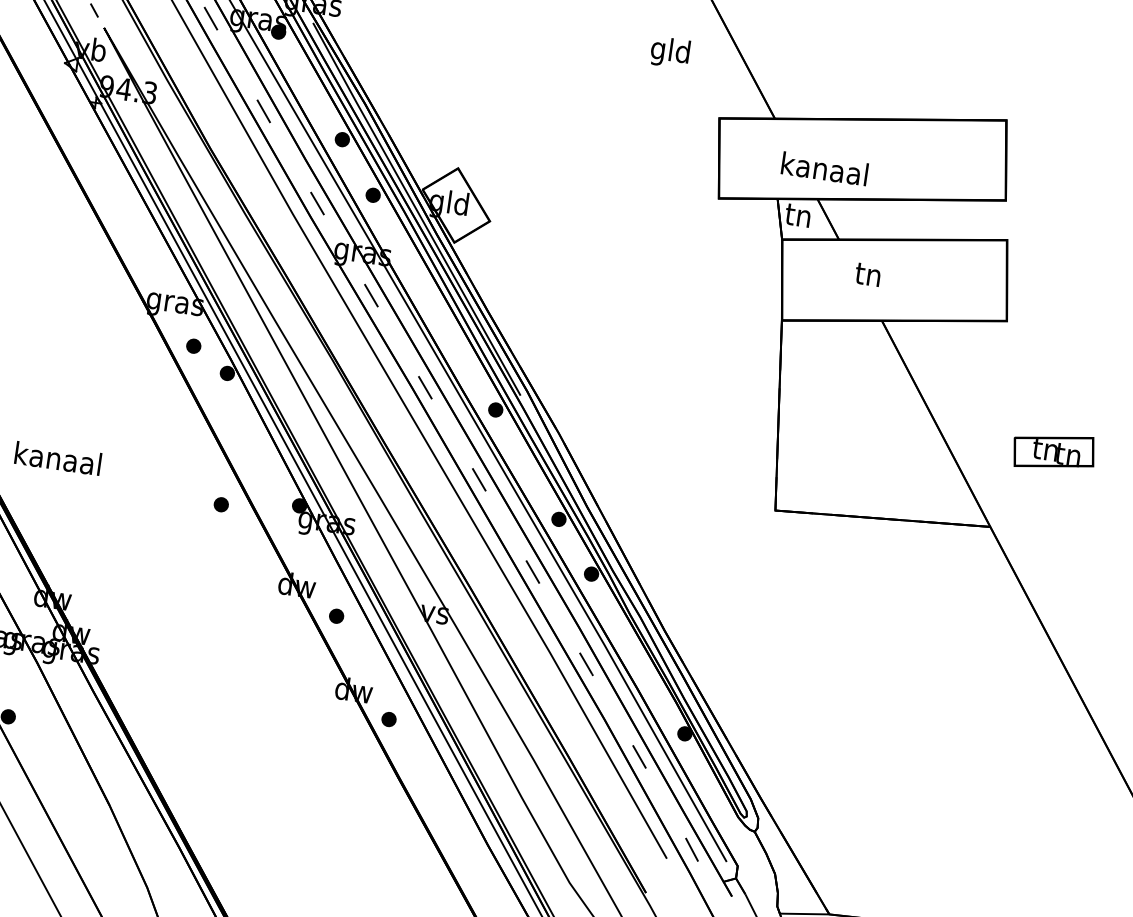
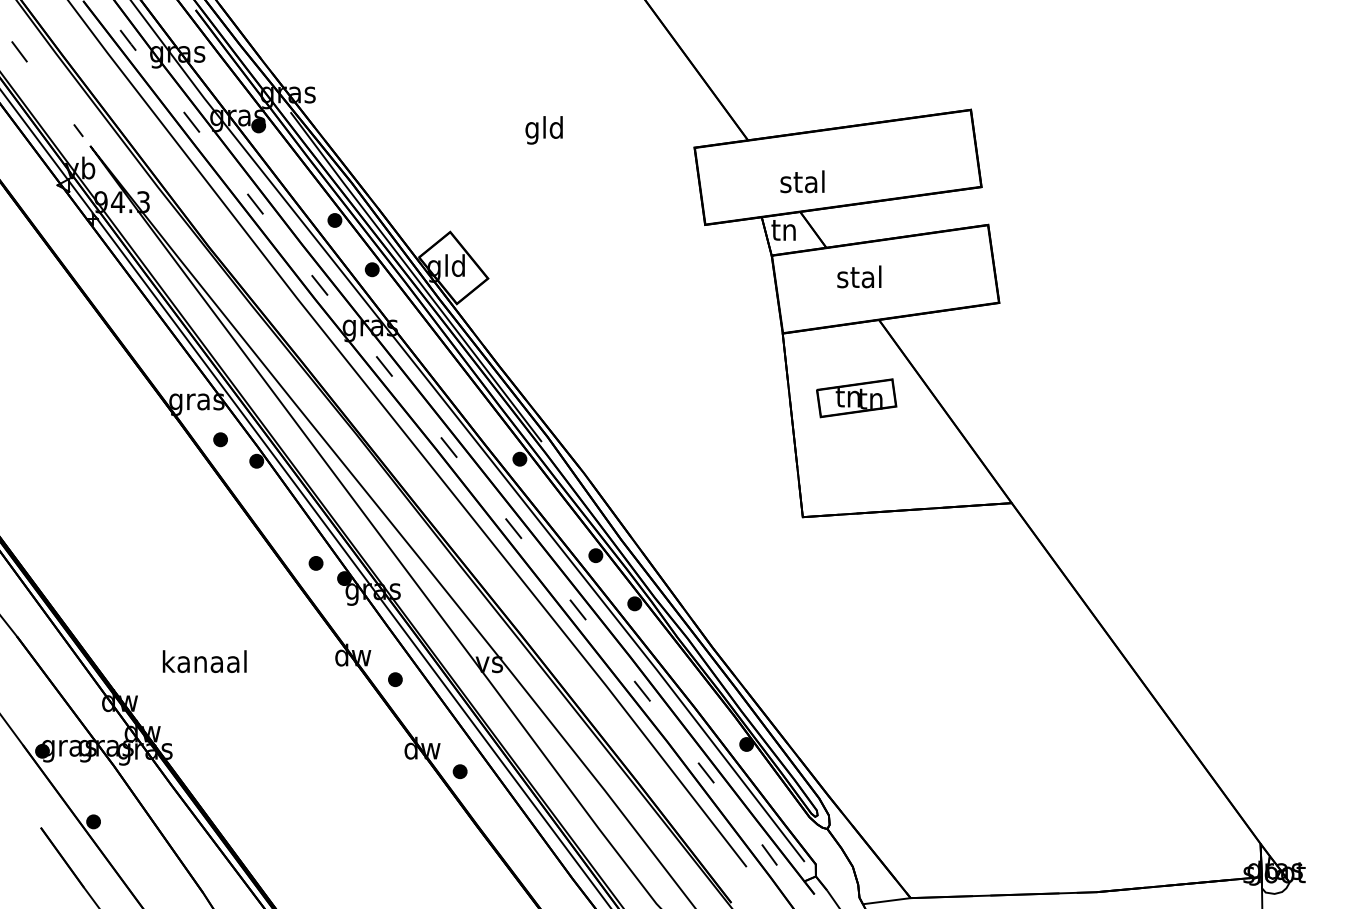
text: (669, 52) -> (543, 130), moved
text: (824, 168) -> (802, 181), kanaal -> stal
text: (868, 273) -> (859, 276), tn -> stal
part: (1053, 452) -> (856, 398), moved
text: (57, 458) -> (204, 661), moved
part: (220, 504) -> (315, 563), moved

